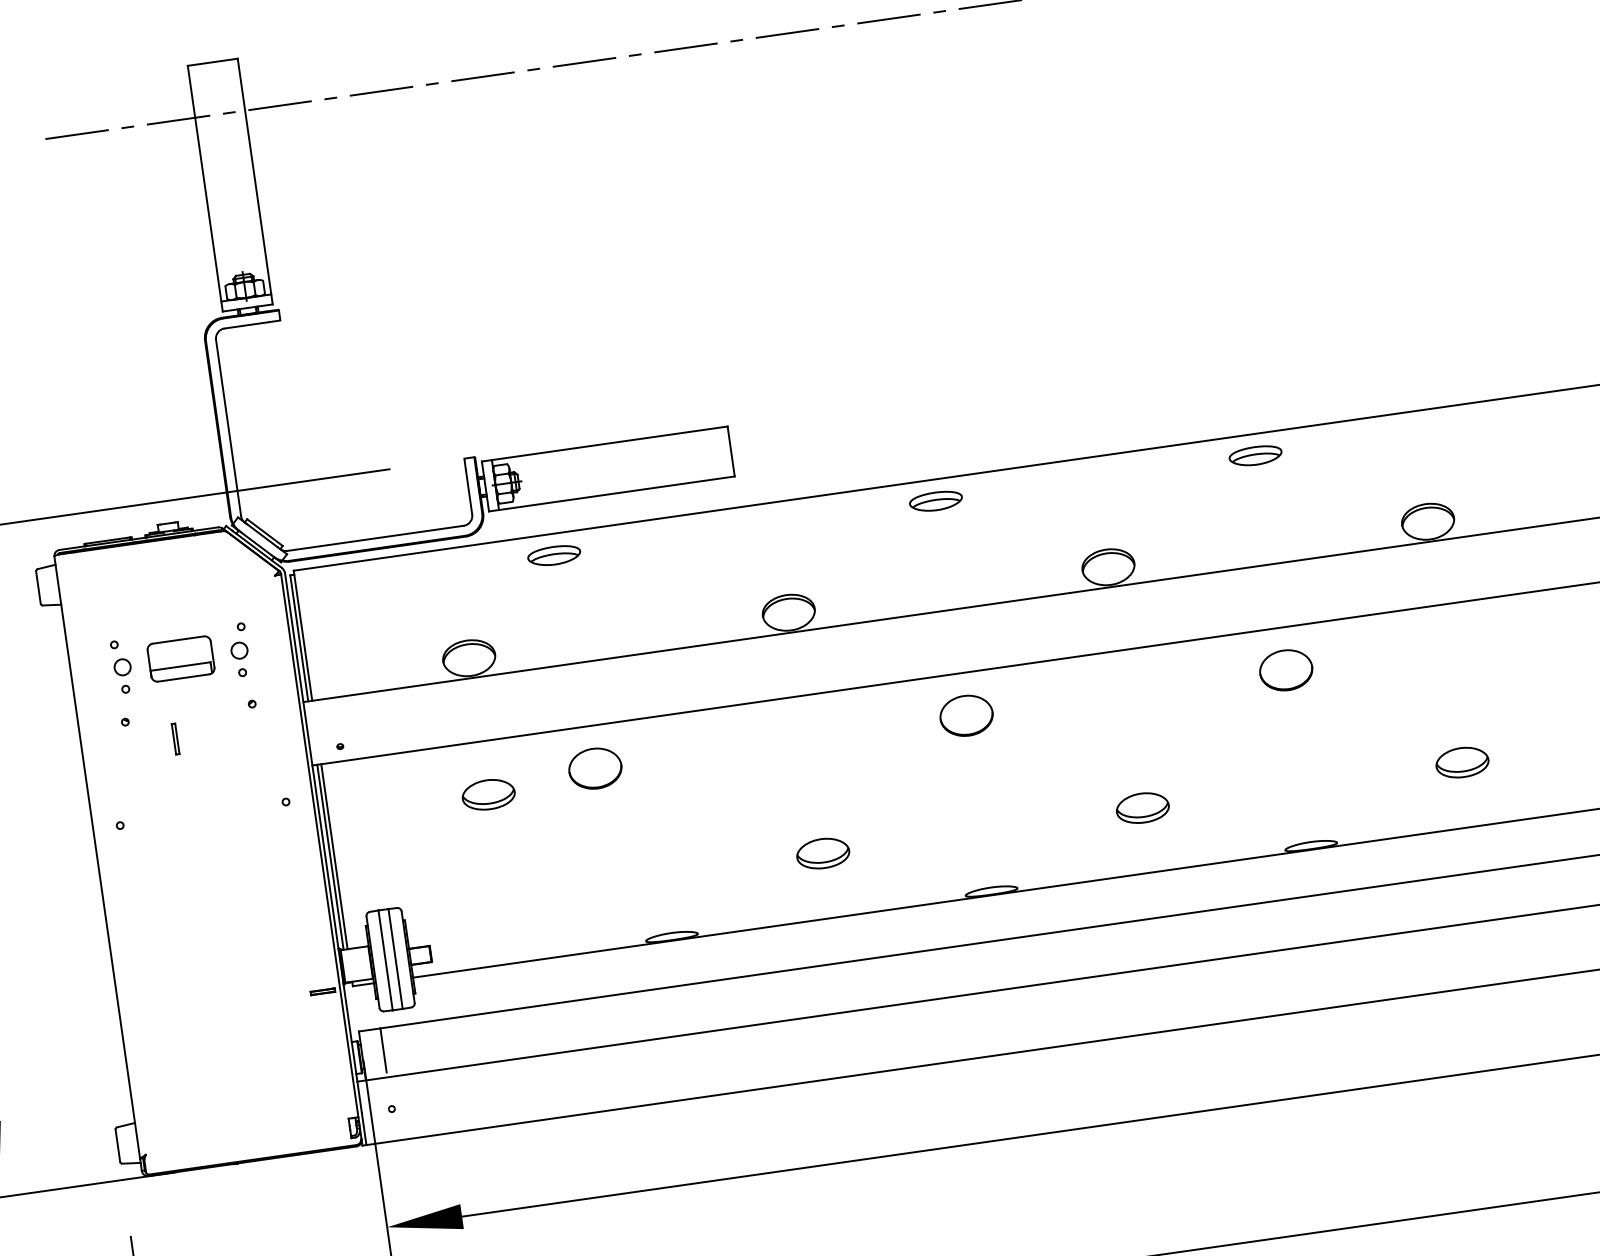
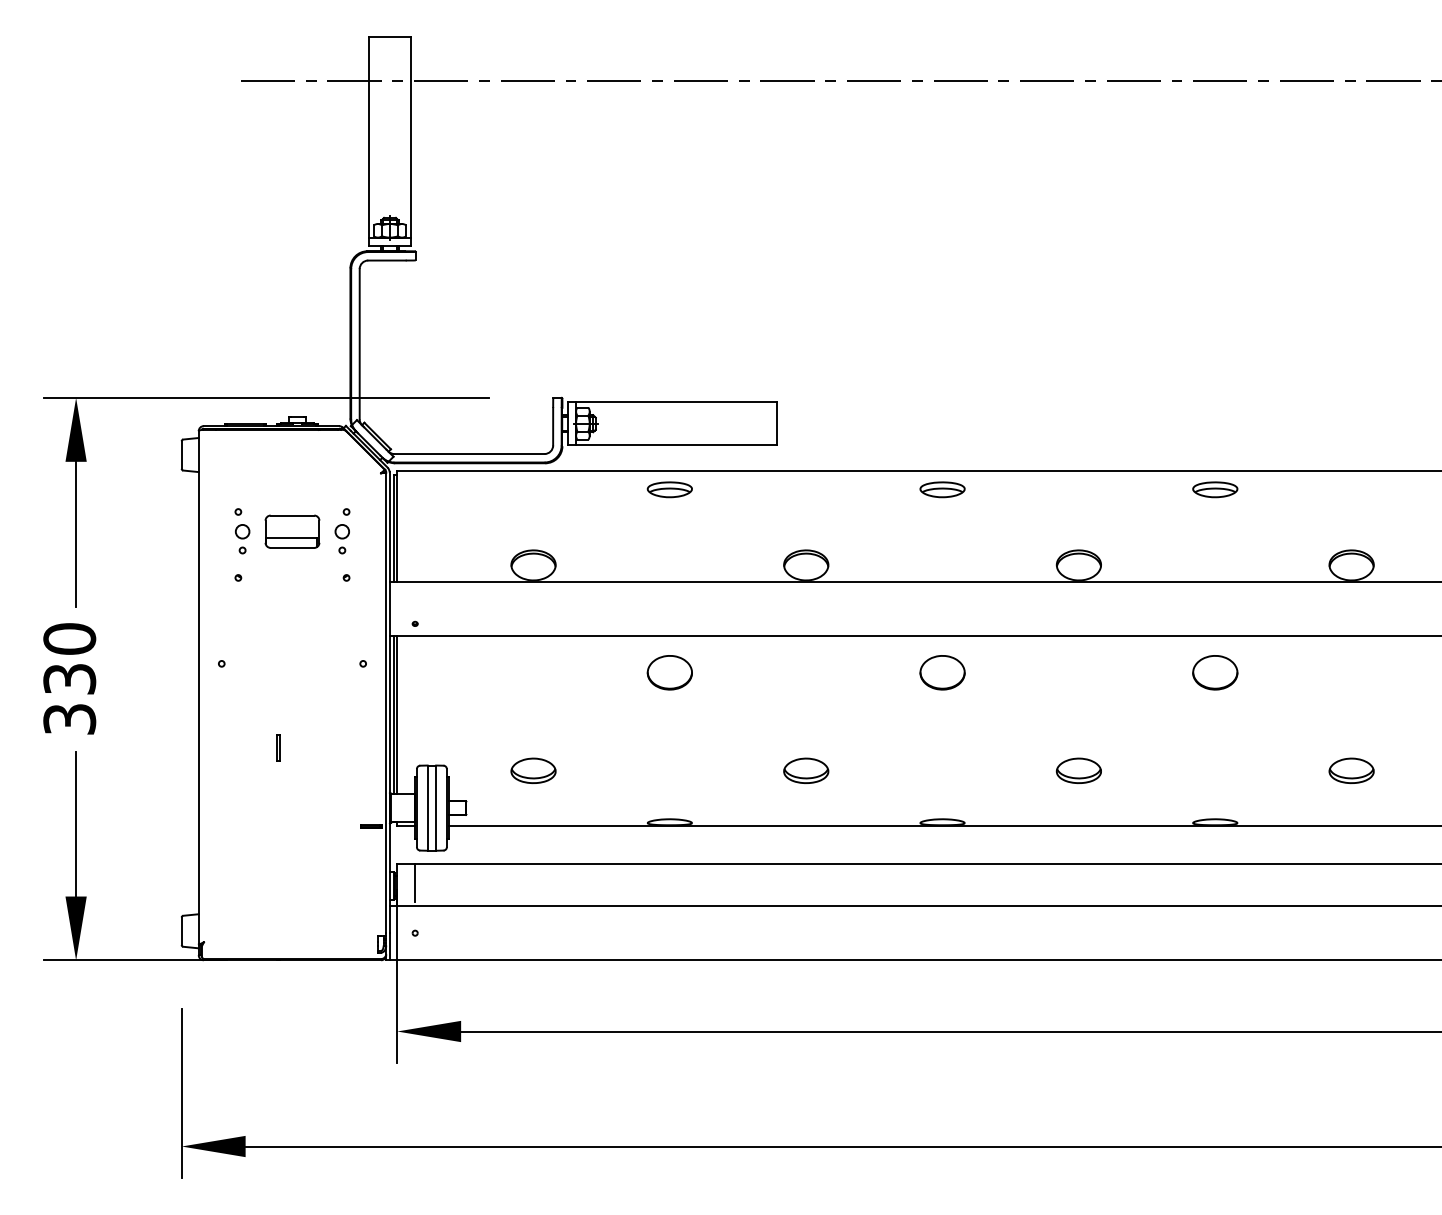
part: (553, 555) -> (669, 489), moved
line: (174, 738) -> (277, 747), moved
part: (594, 768) -> (669, 672), moved
part: (488, 794) -> (533, 770), moved

